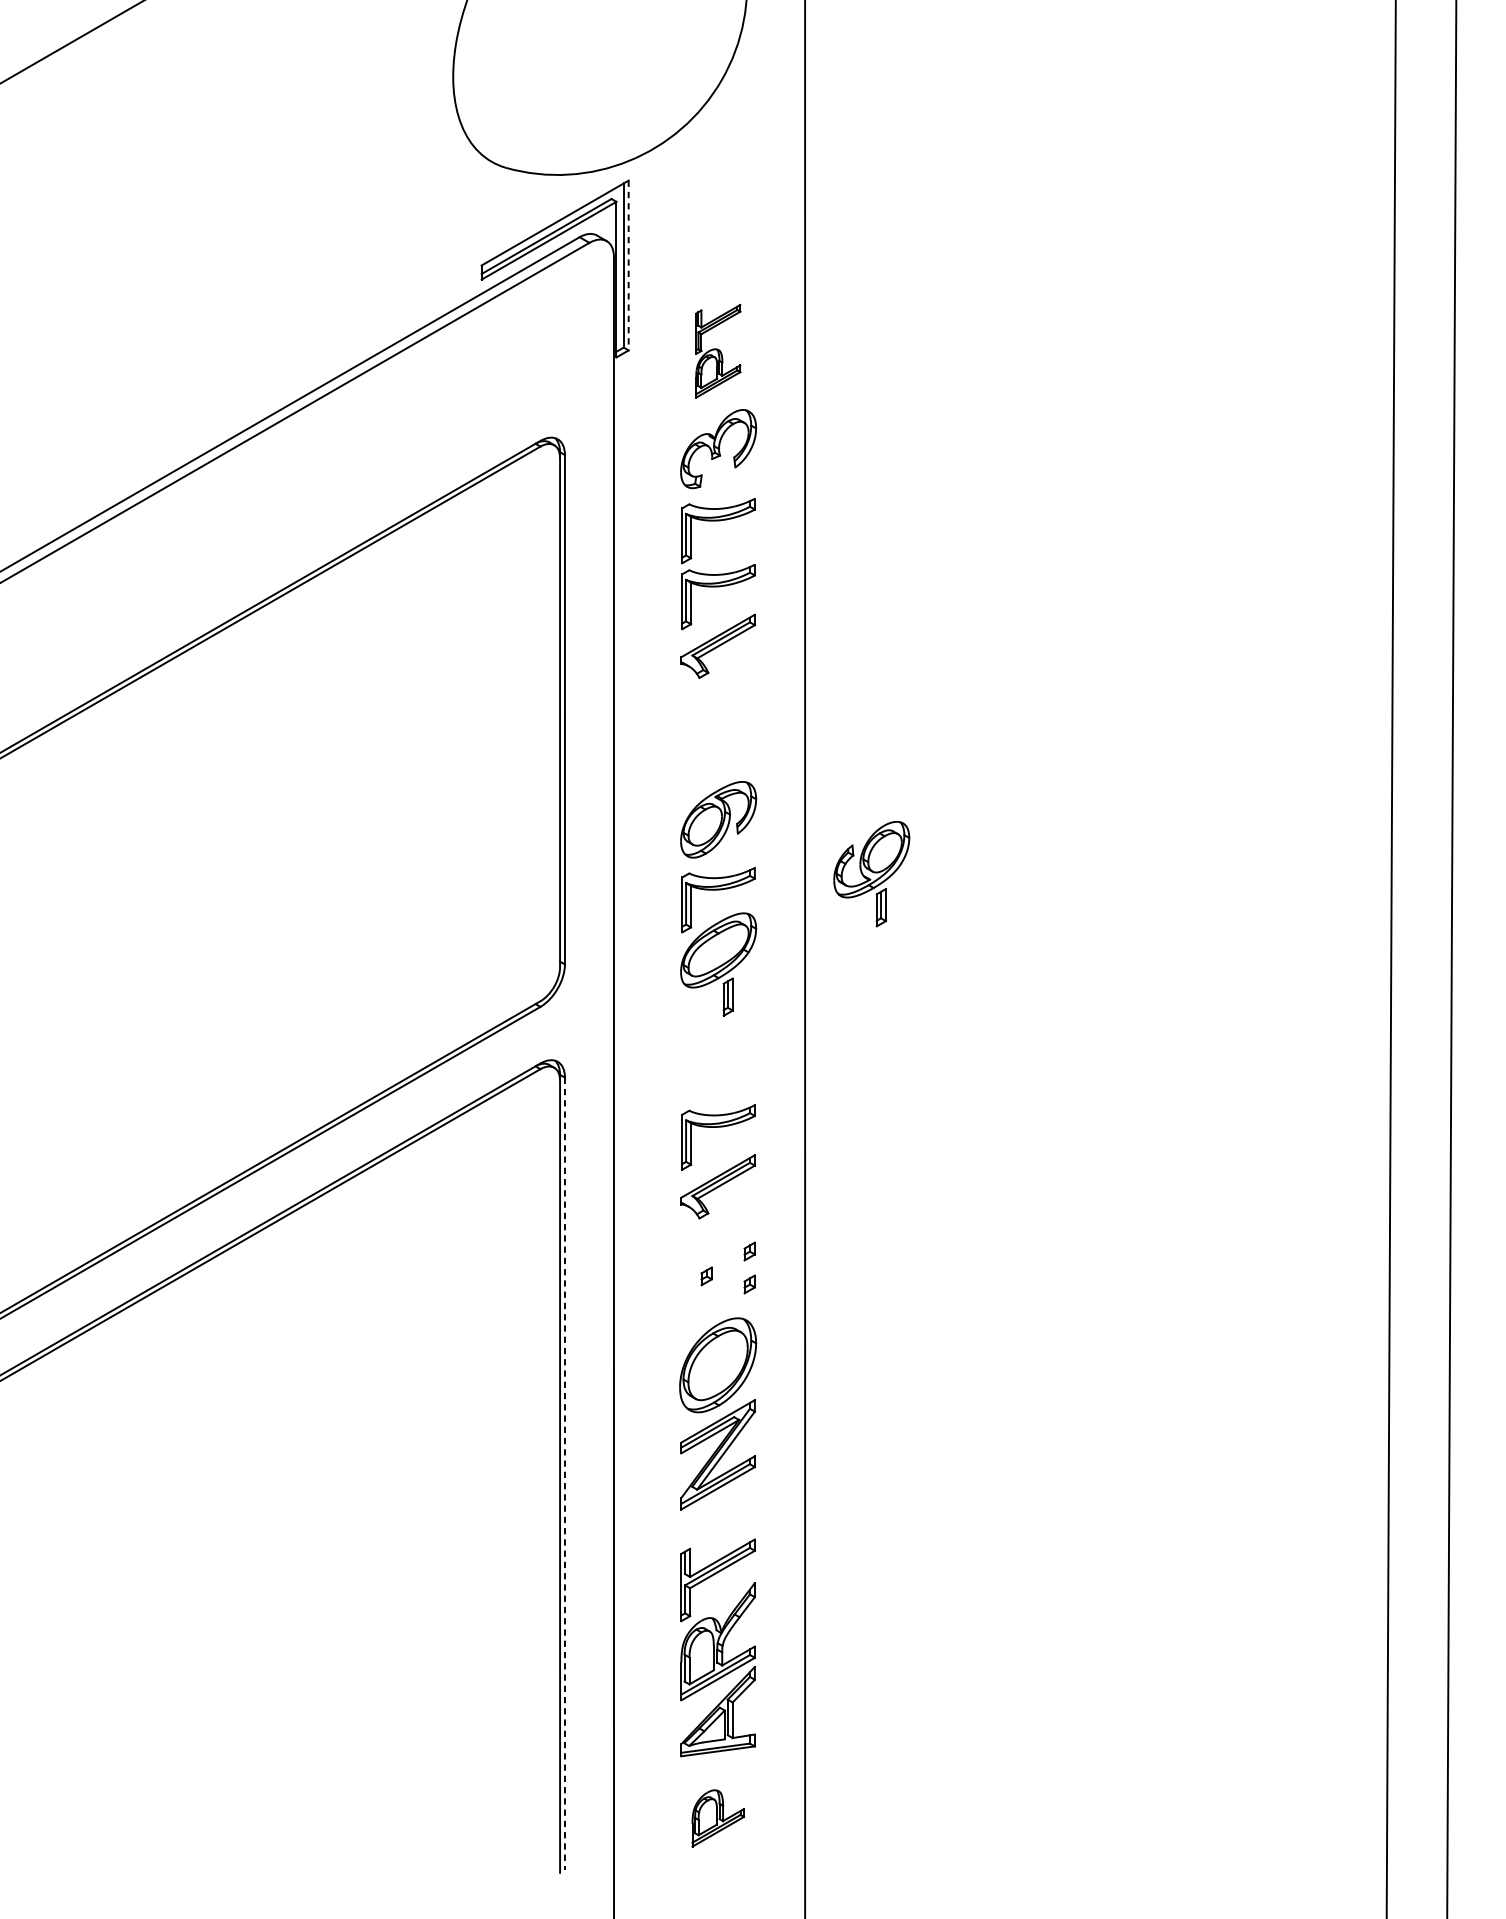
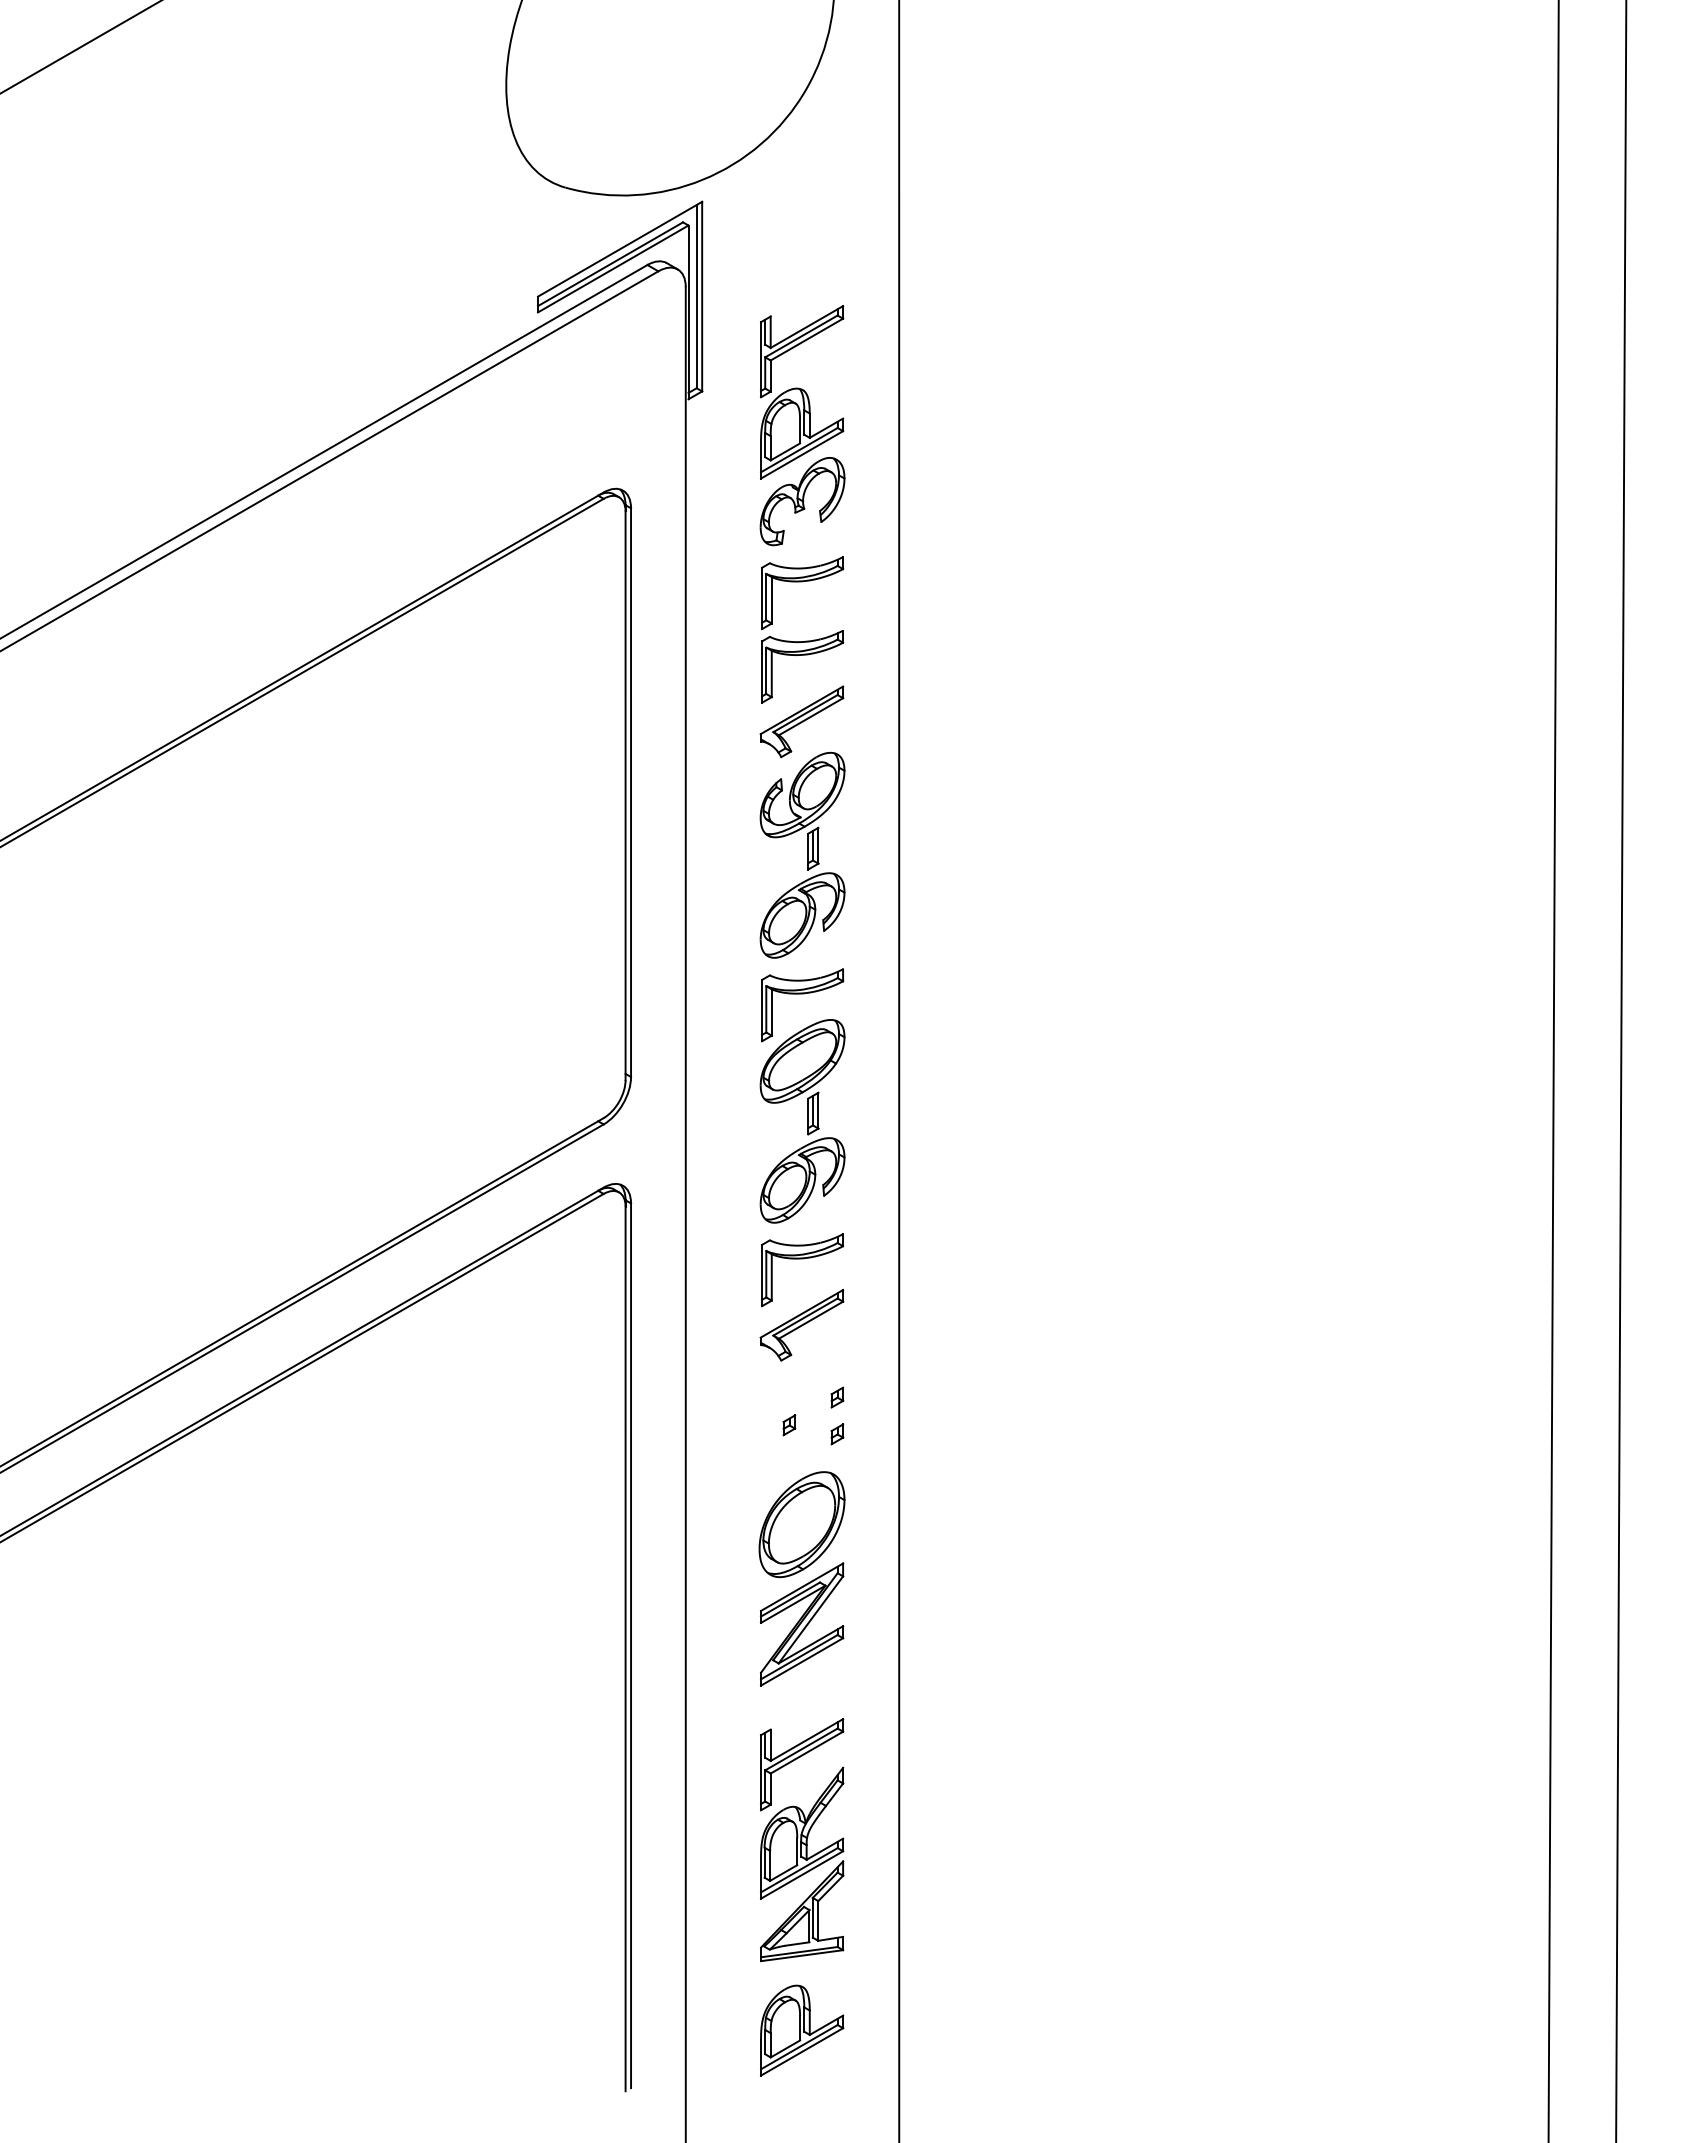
line: (628, 265) -> (702, 296), dashed -> solid
part: (718, 351) -> (802, 392), size x1.67
part: (871, 873) -> (802, 810), moved
part: (718, 1057) -> (802, 1180), added
line: (565, 1474) -> (631, 1646), dashed -> solid
part: (718, 1818) -> (802, 2030), size x1.43

